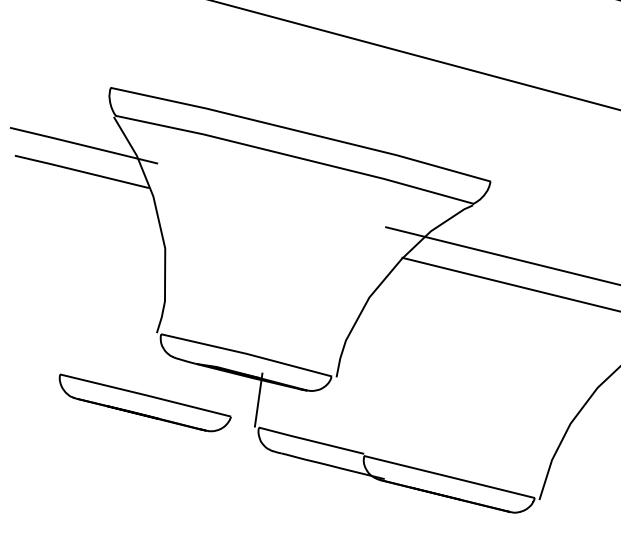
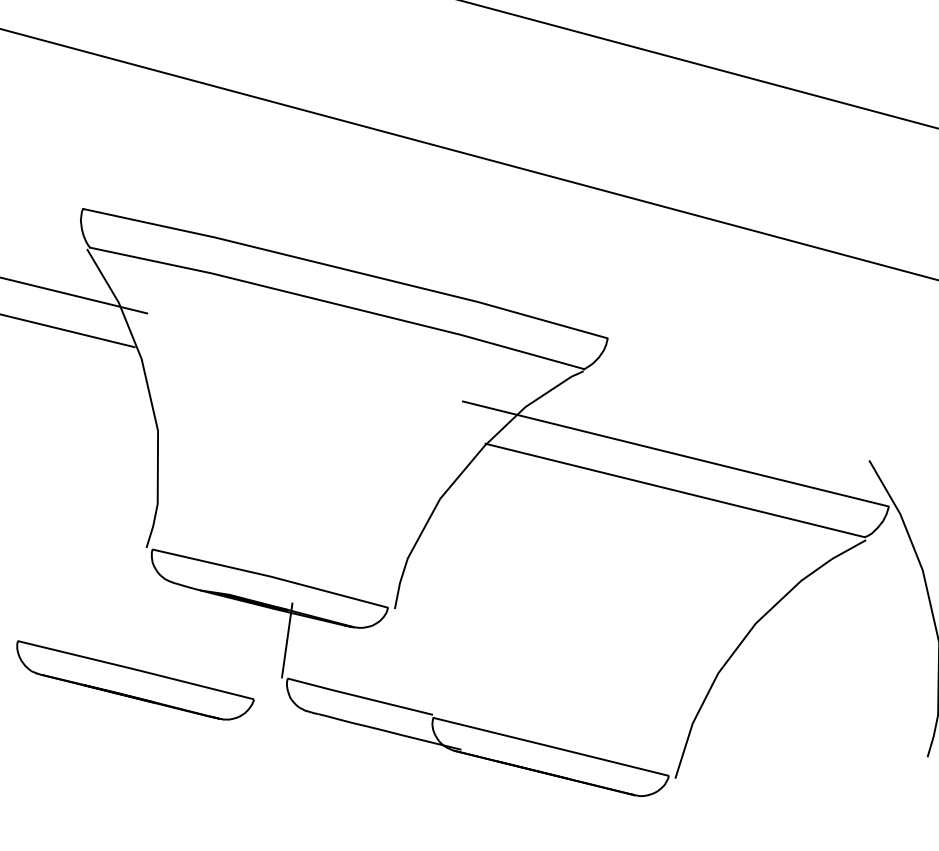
part: (145, 402) -> (135, 680), moved

